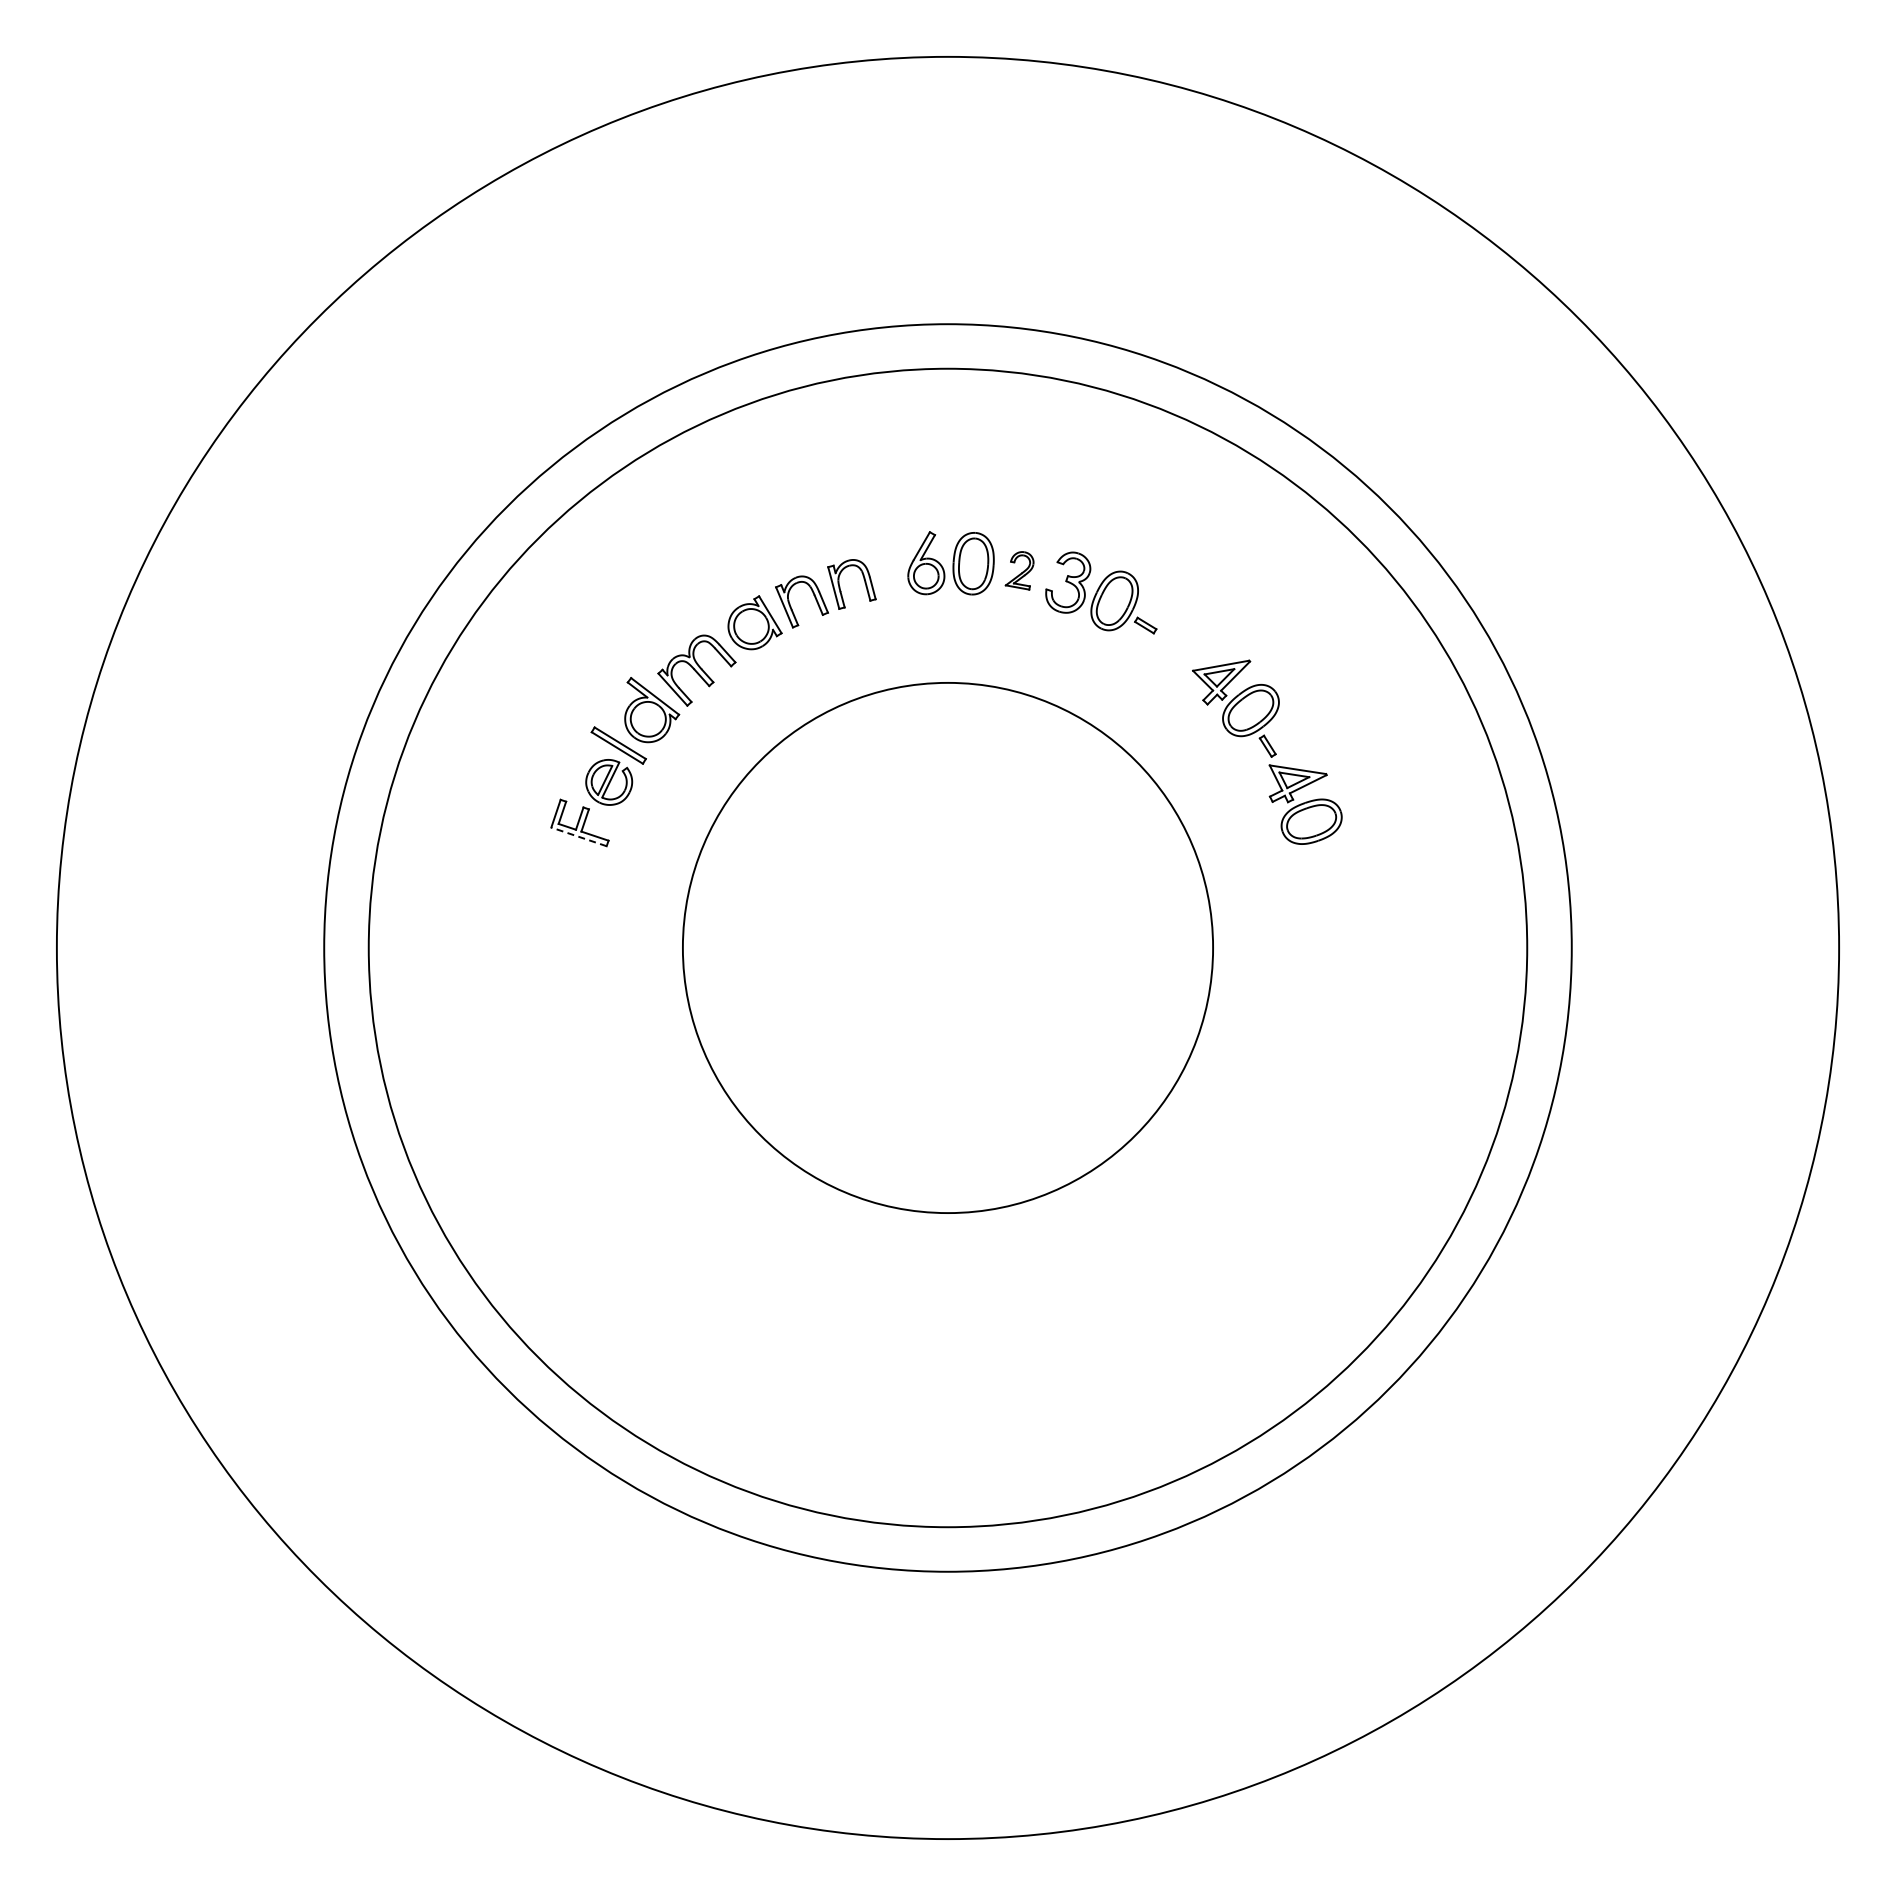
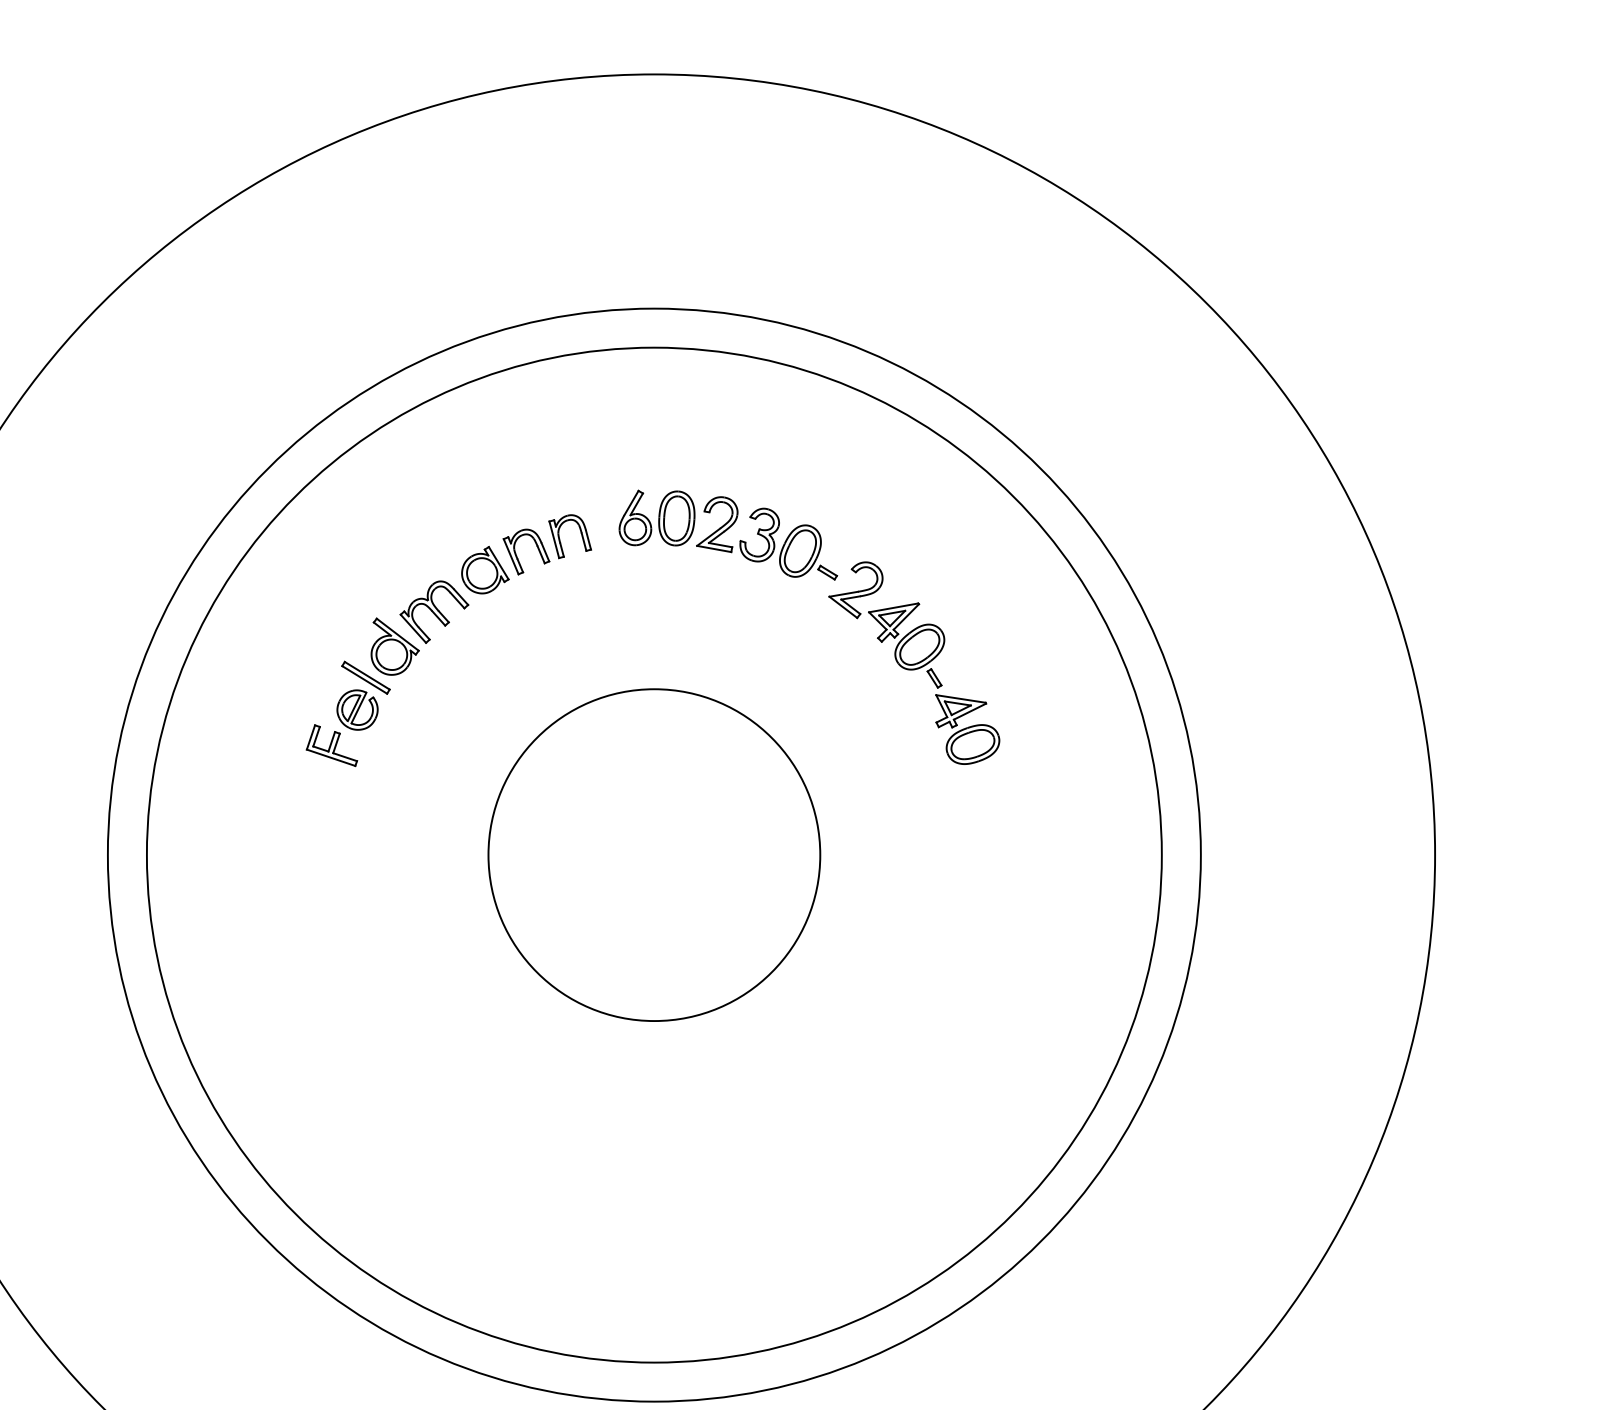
part: (1019, 570) -> (717, 524), size x1.67
part: (1177, 645) -> (855, 590), added
line: (578, 836) -> (330, 757), dashed -> solid
circle: (947, 947) -> (653, 854), size x0.71

